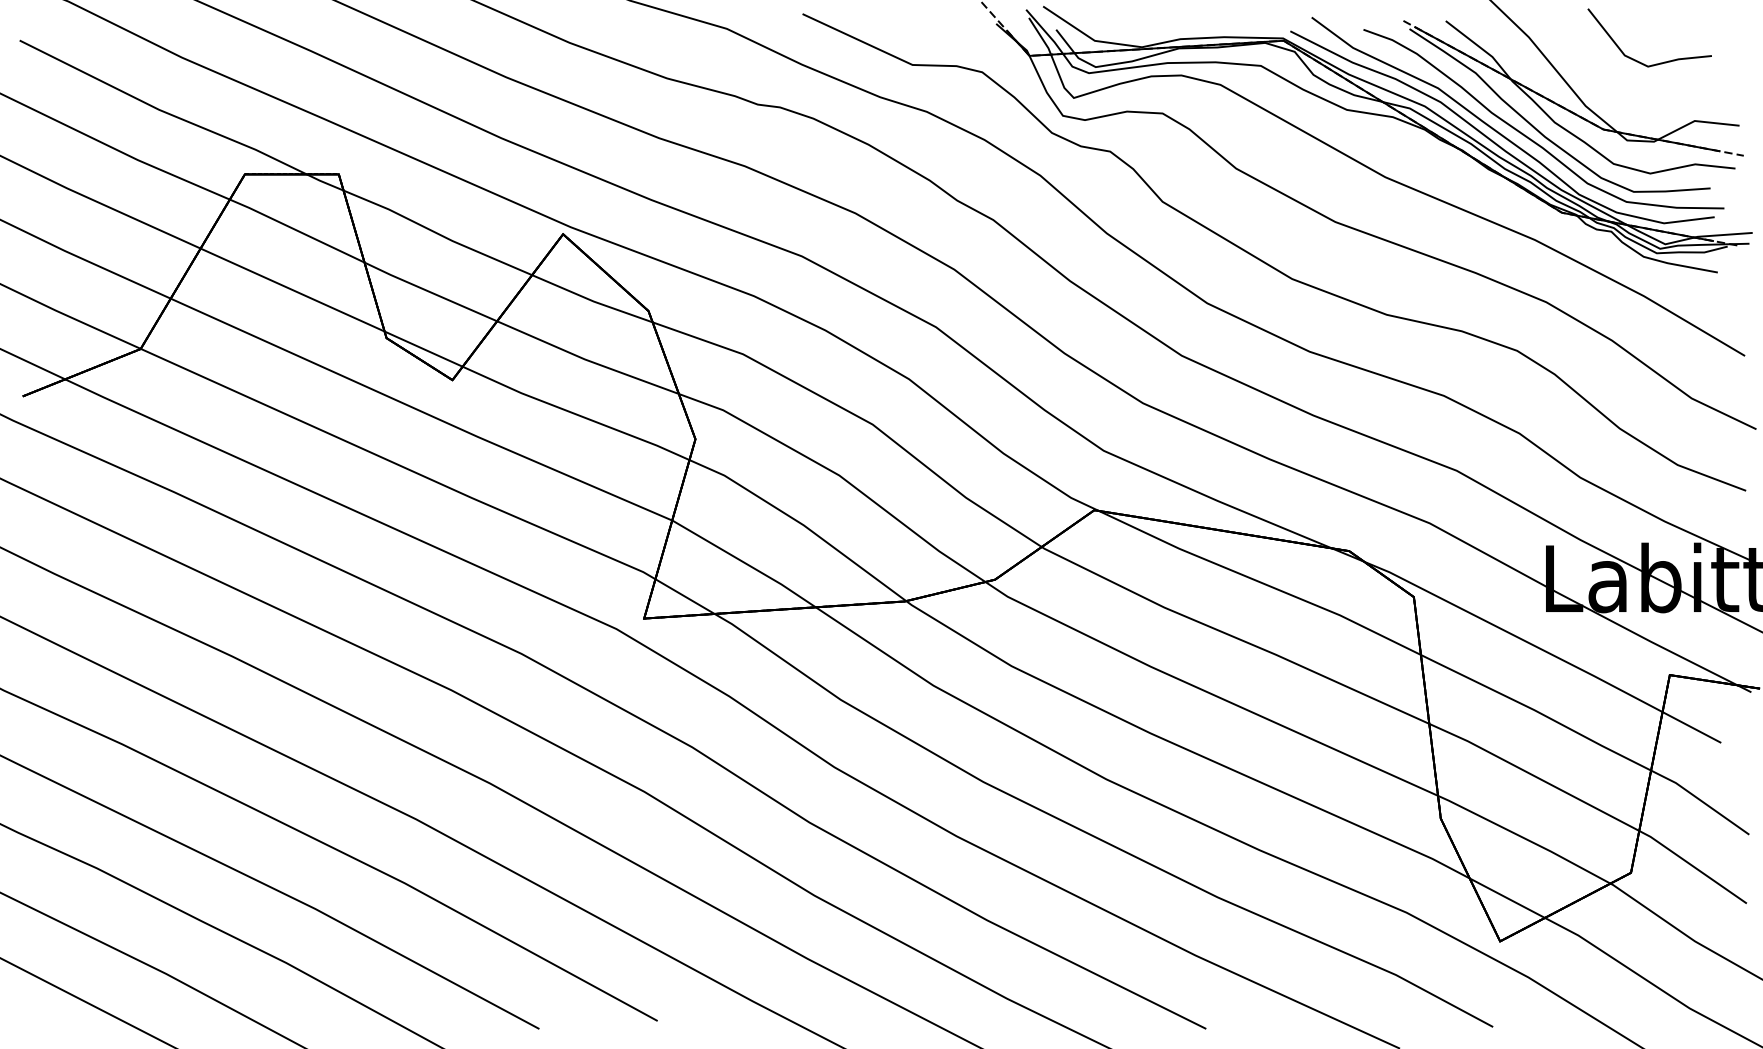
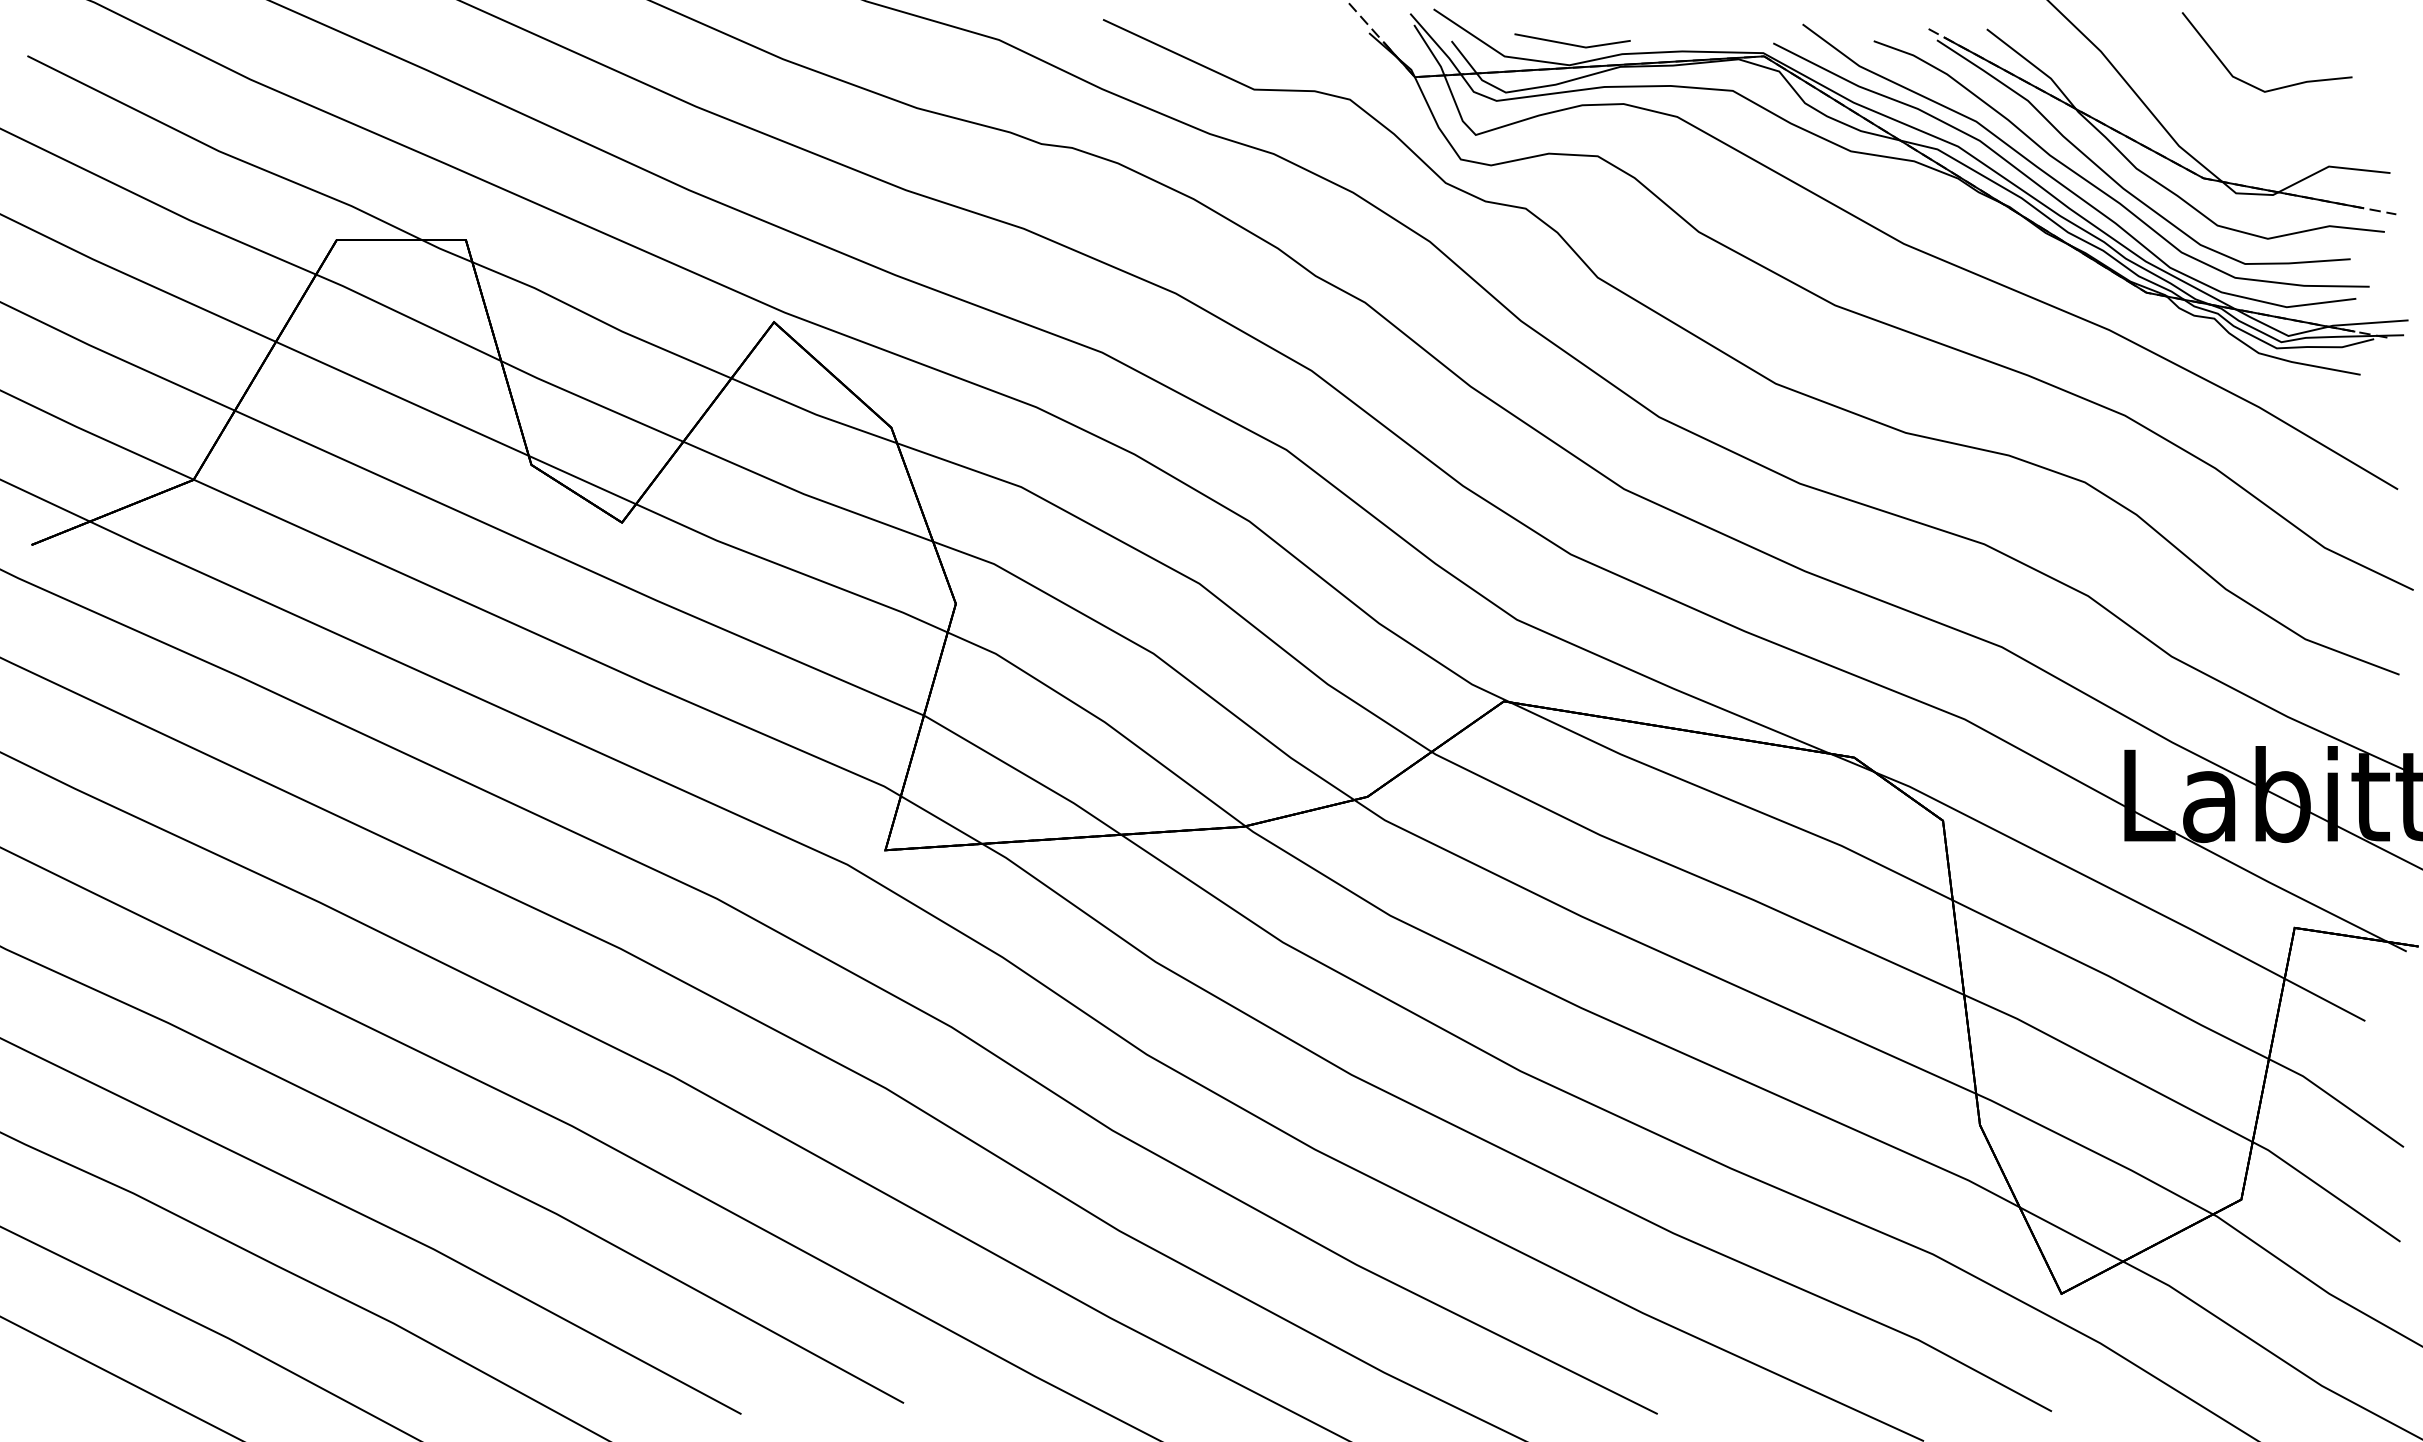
line: (1143, 31) -> (1571, 43), added

